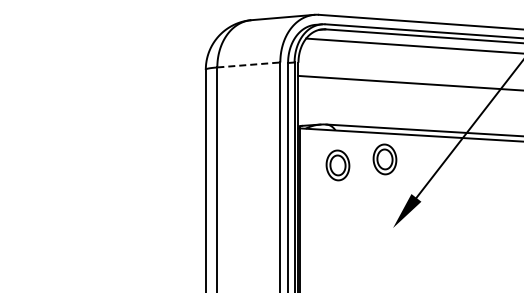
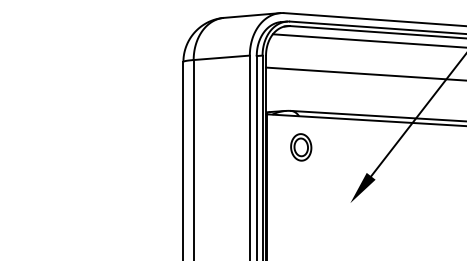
line: (248, 64) -> (221, 57), dashed -> solid
part: (384, 159) -> (342, 142), removed

